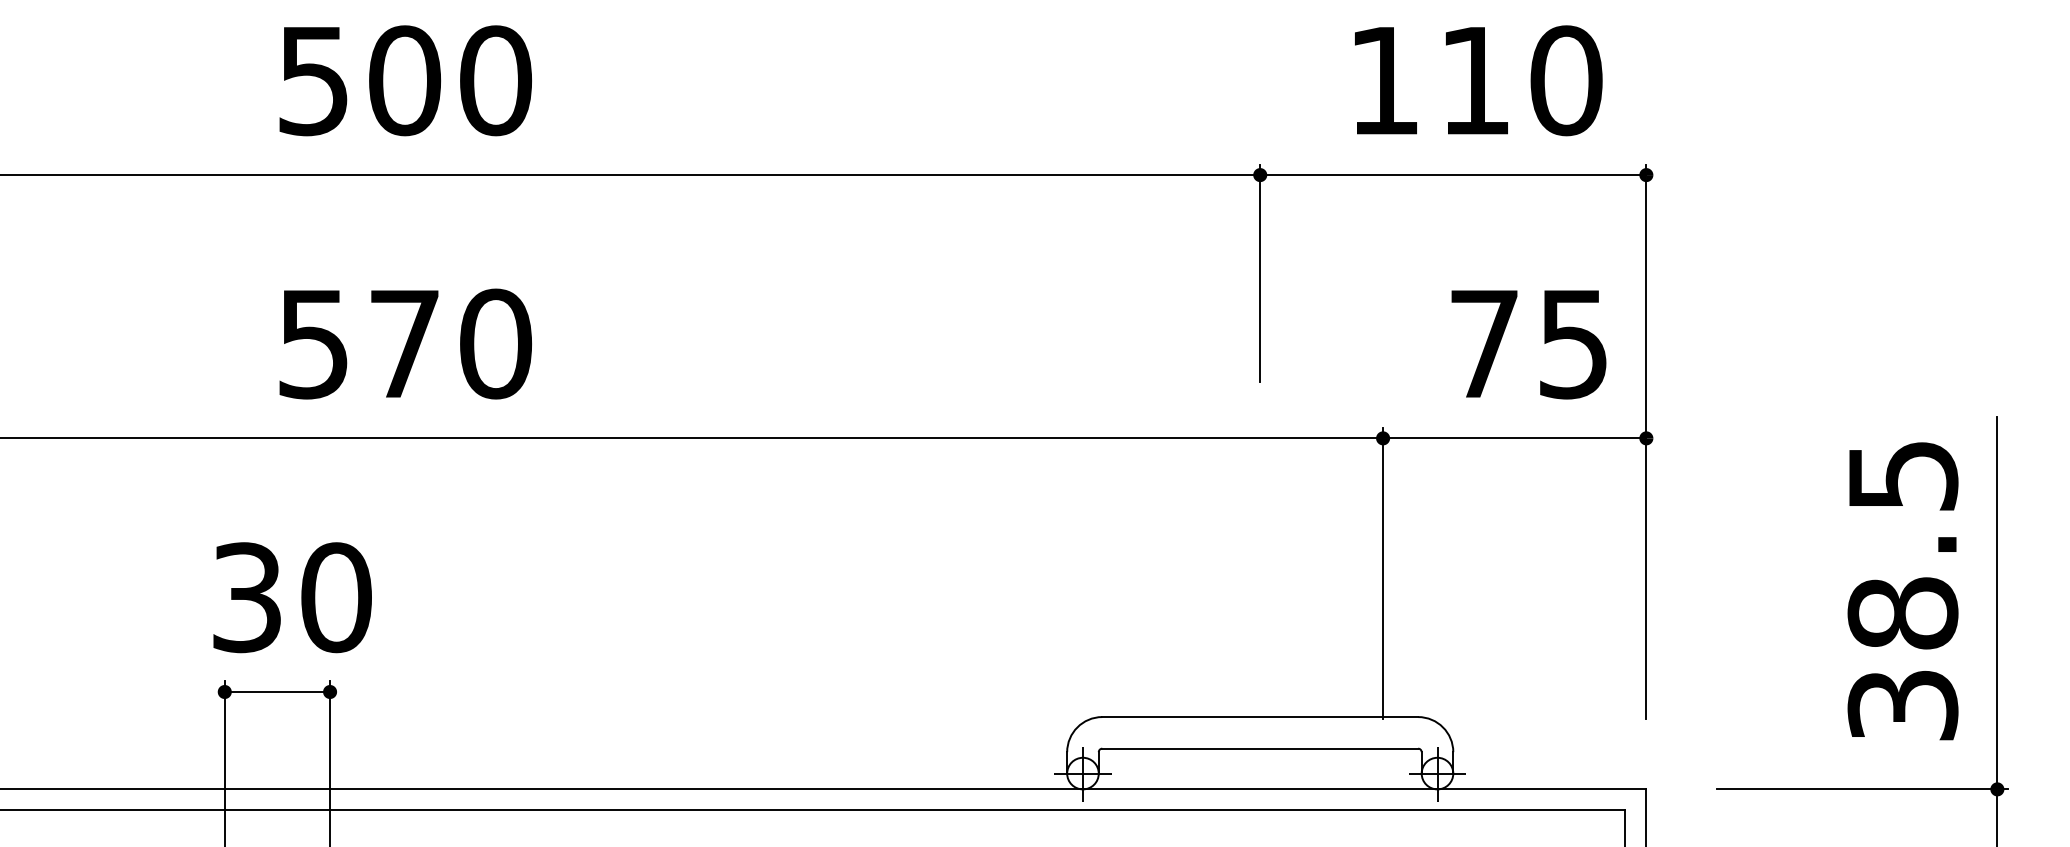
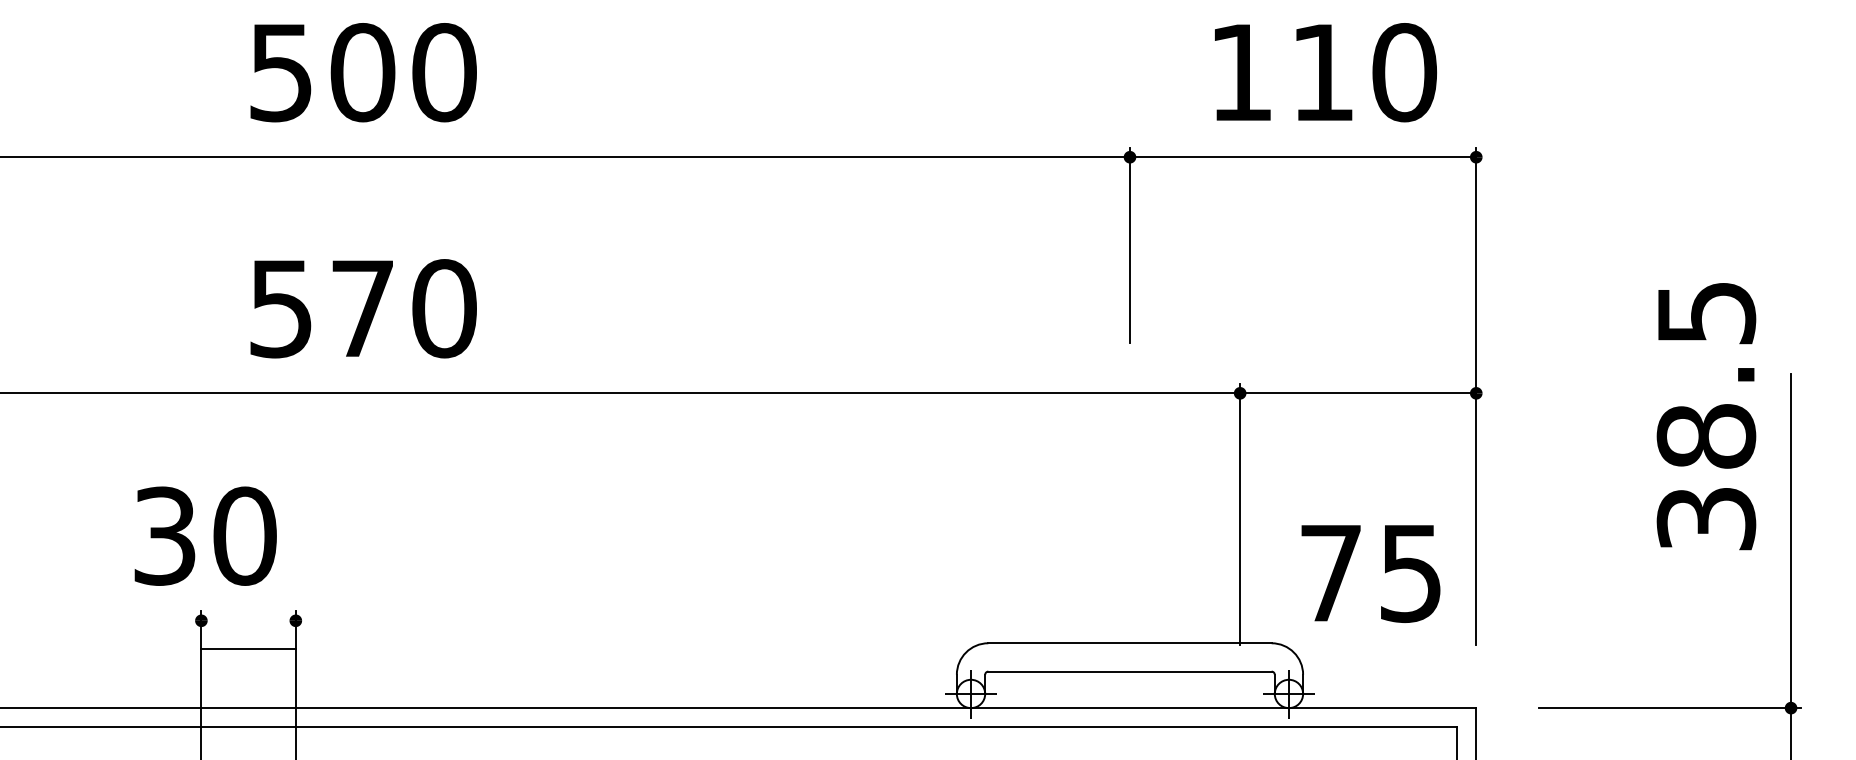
text: (1528, 344) -> (1370, 573), moved
text: (1902, 591) -> (1705, 416), moved
text: (292, 597) -> (205, 536), moved
line: (277, 692) -> (248, 649), moved

